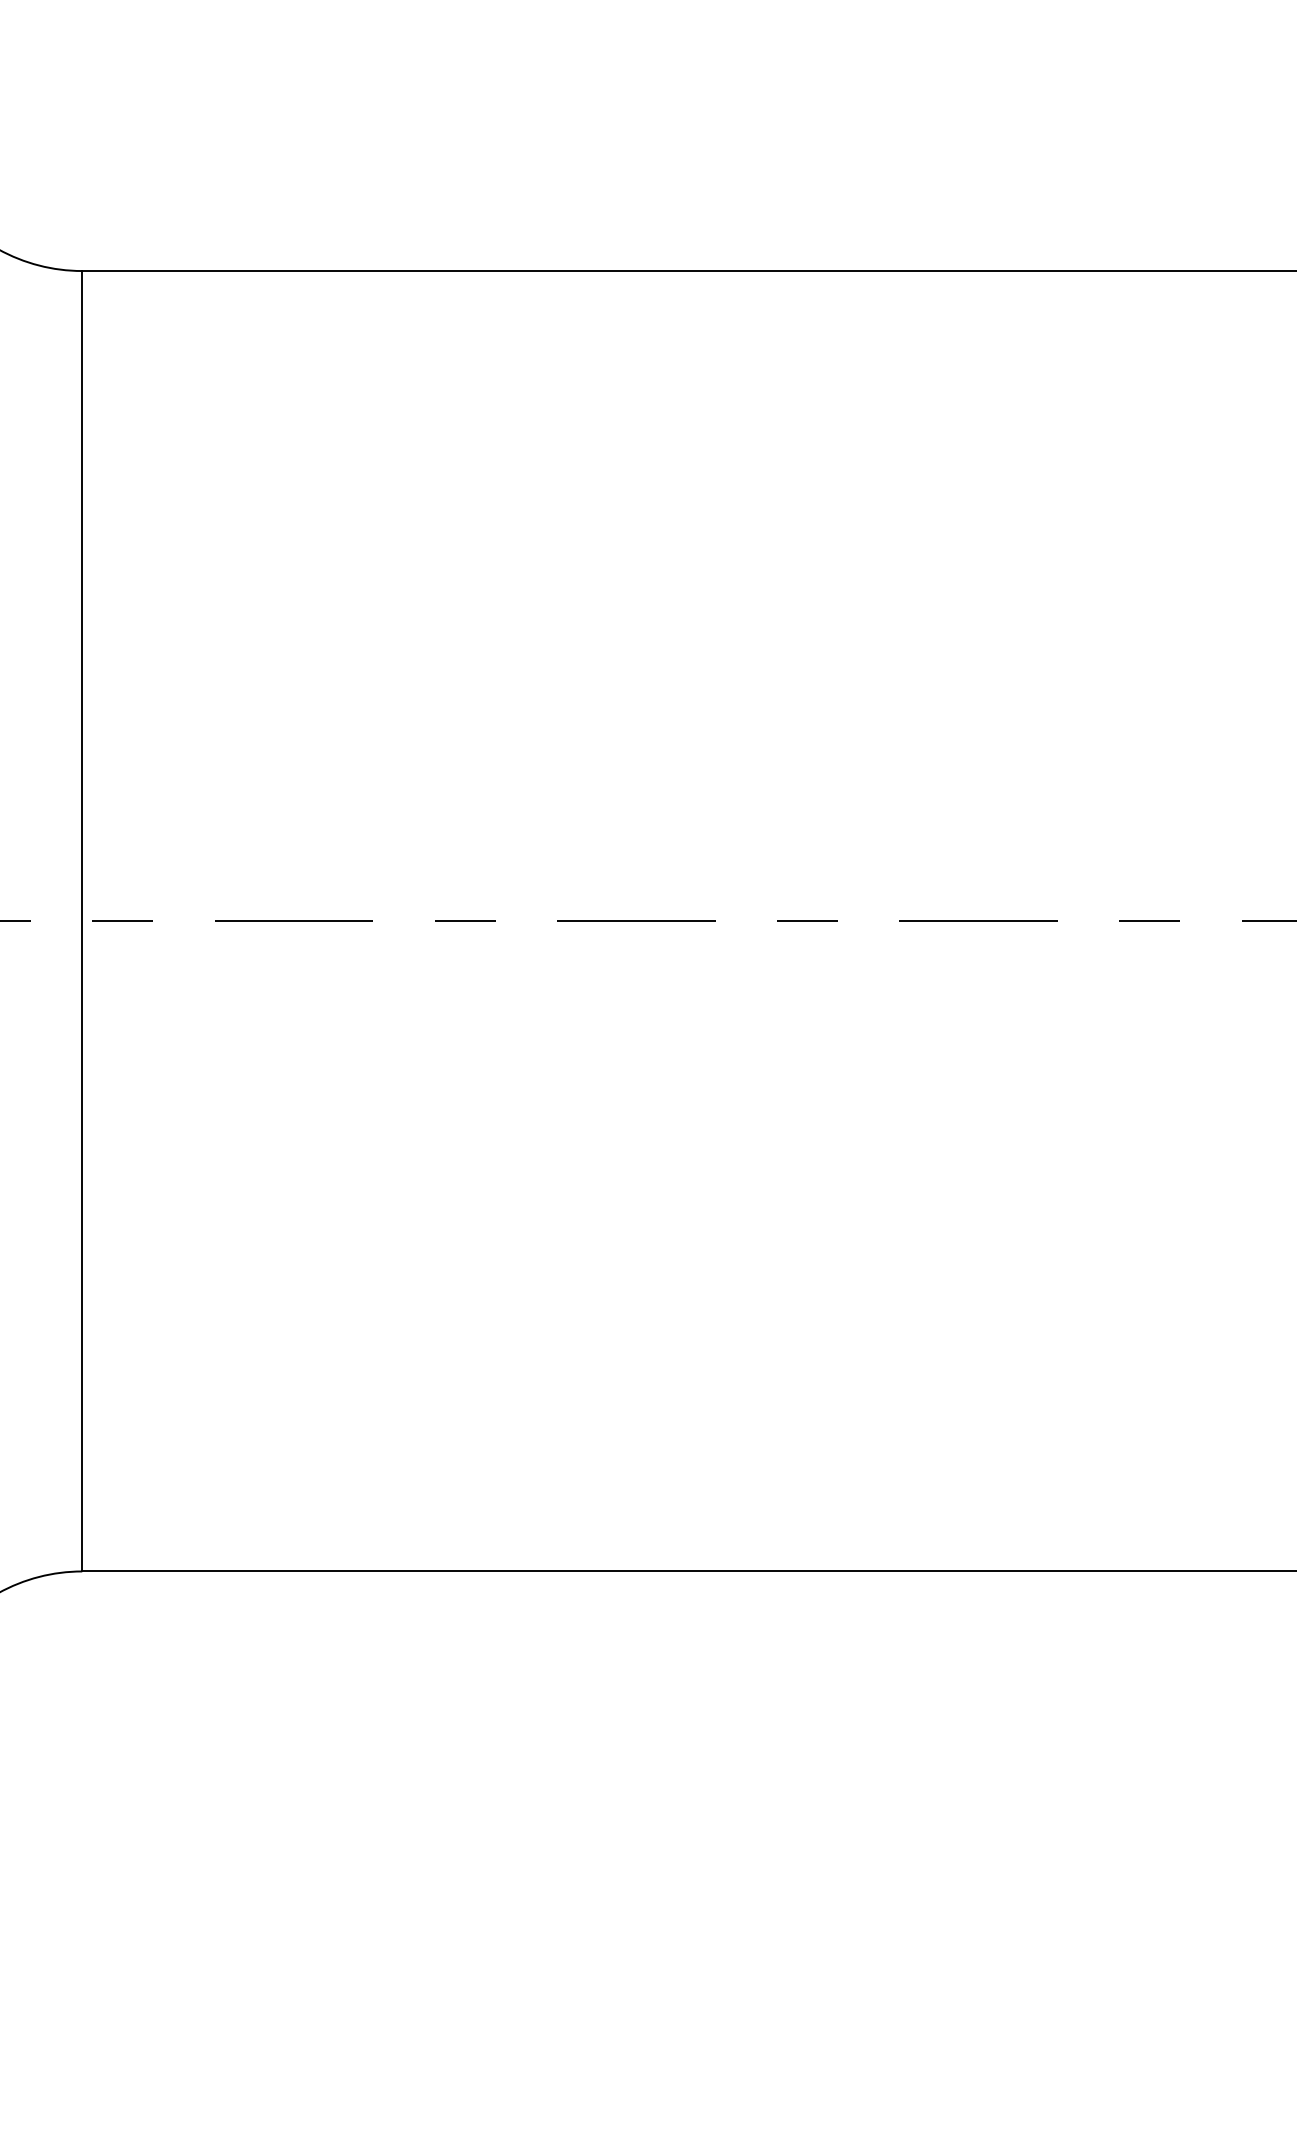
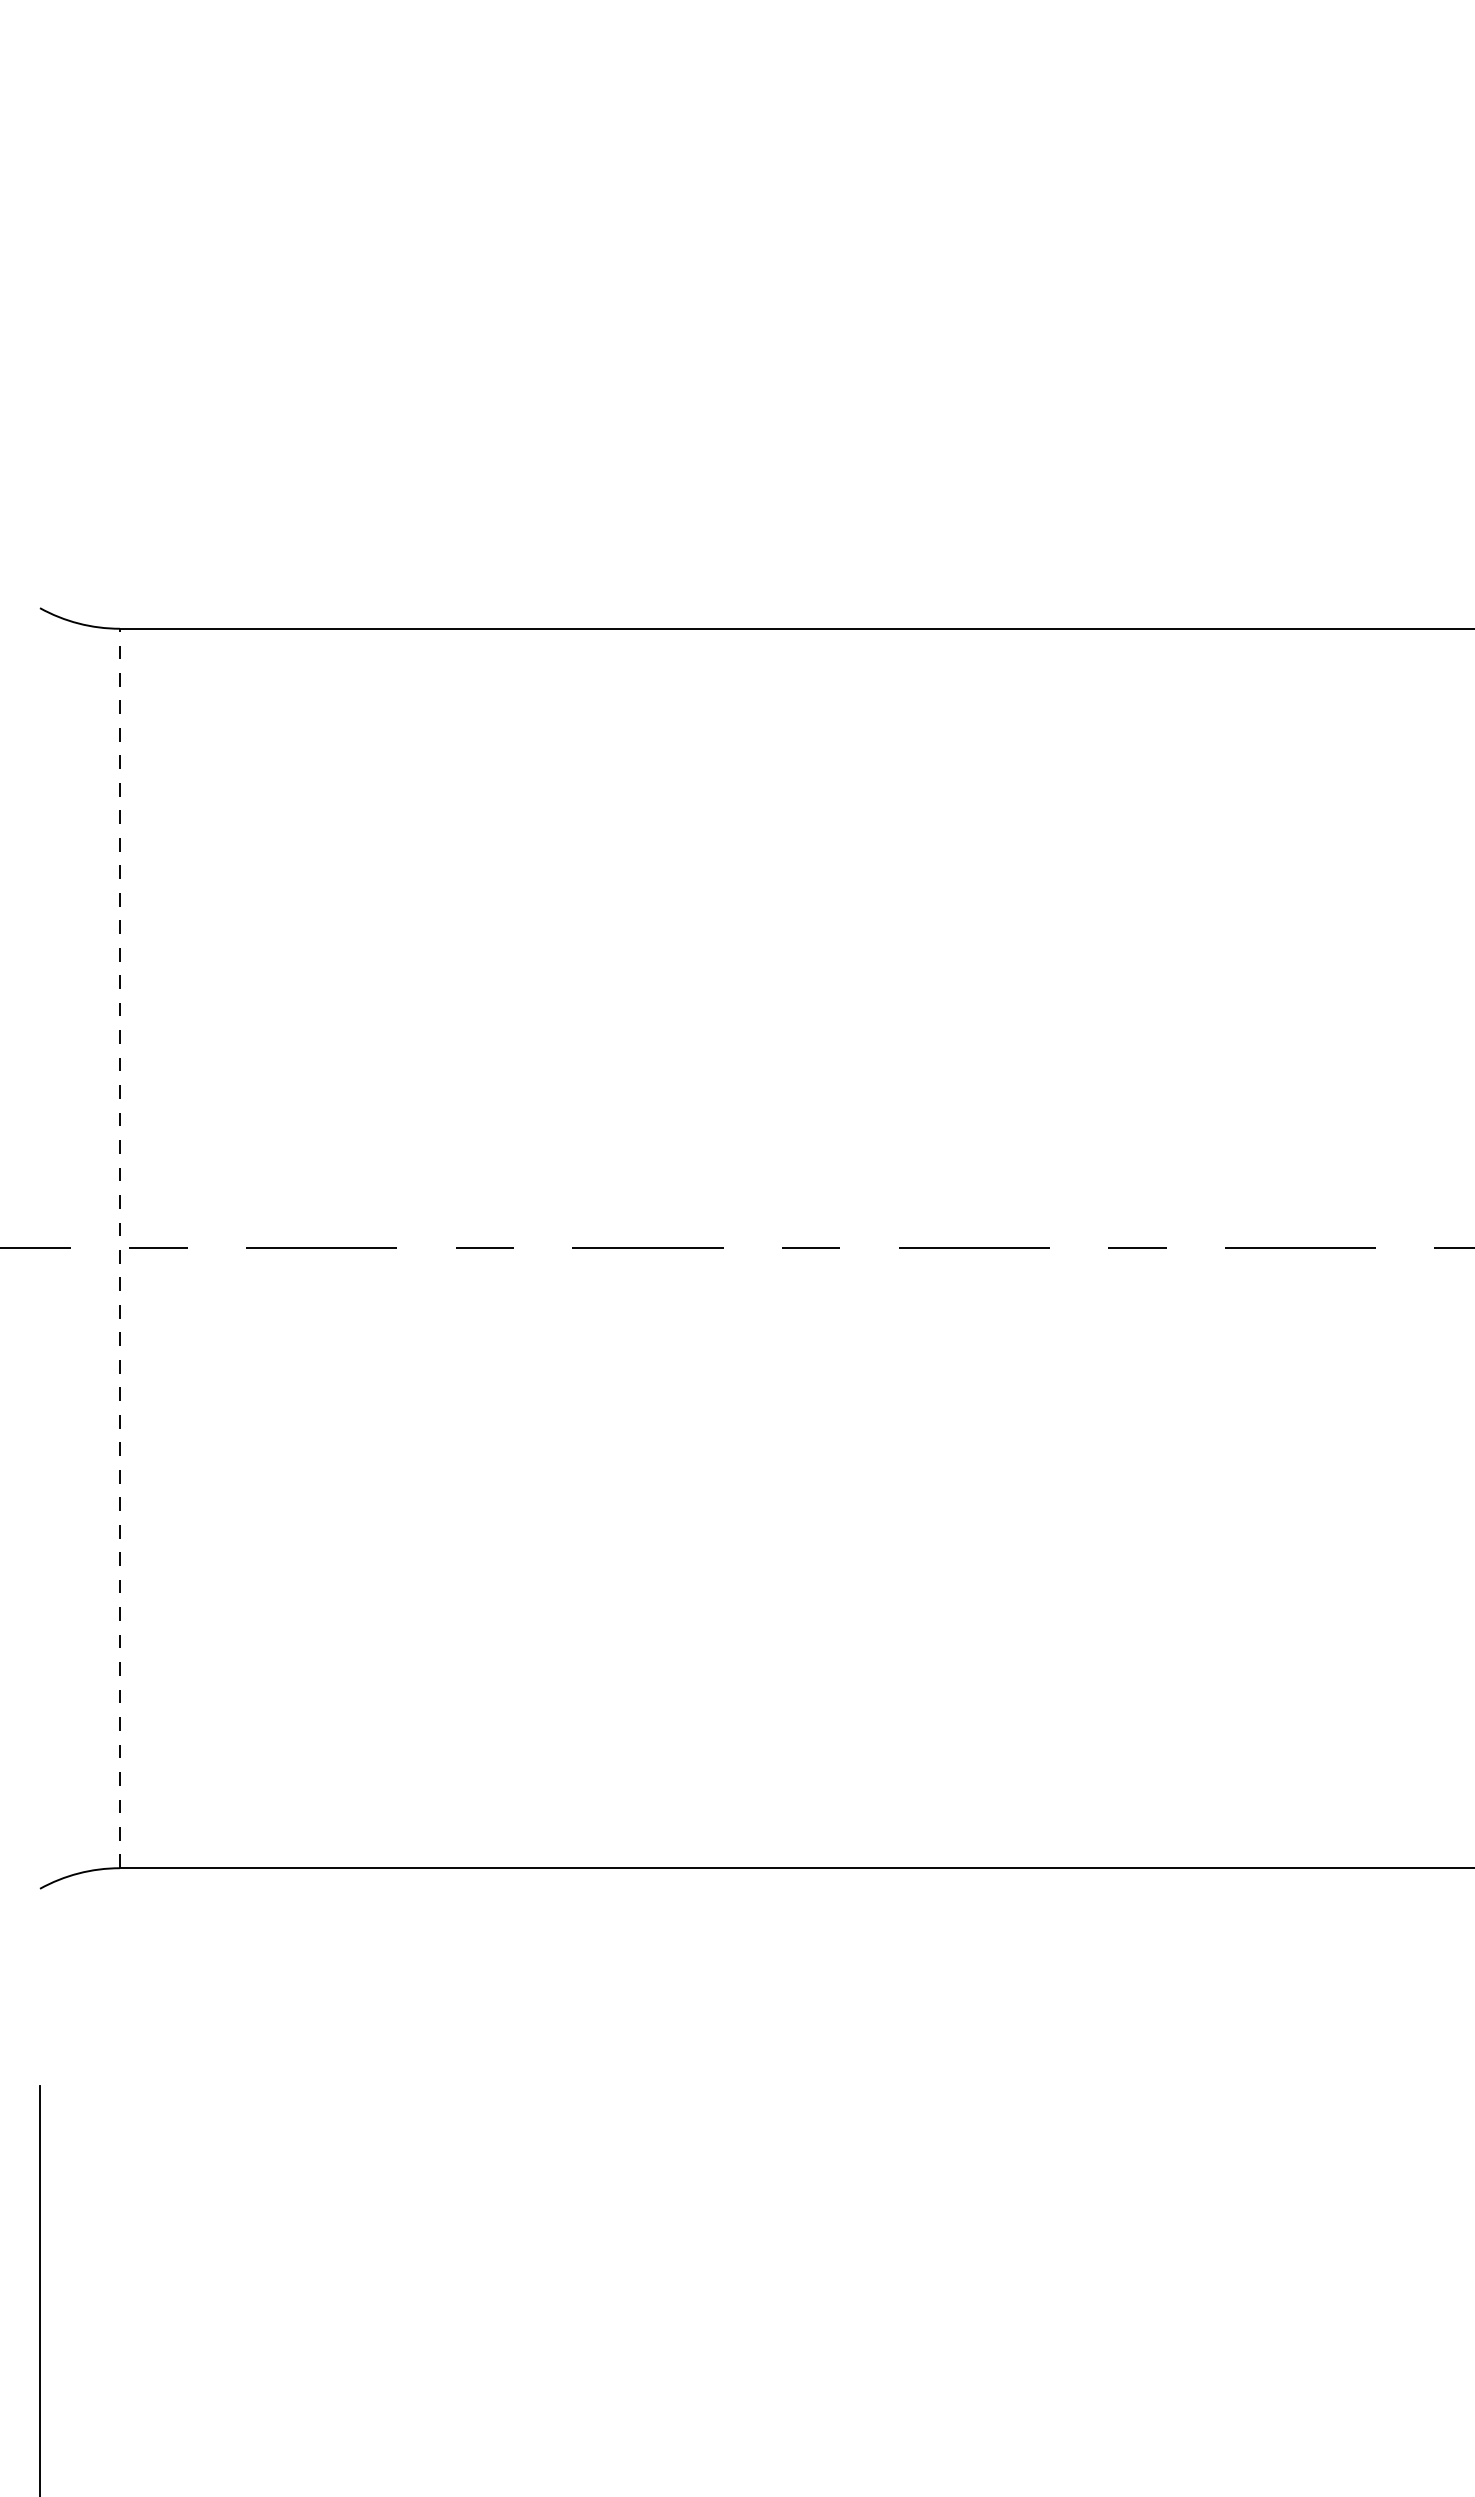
line: (81, 921) -> (119, 1248), solid -> dashed

